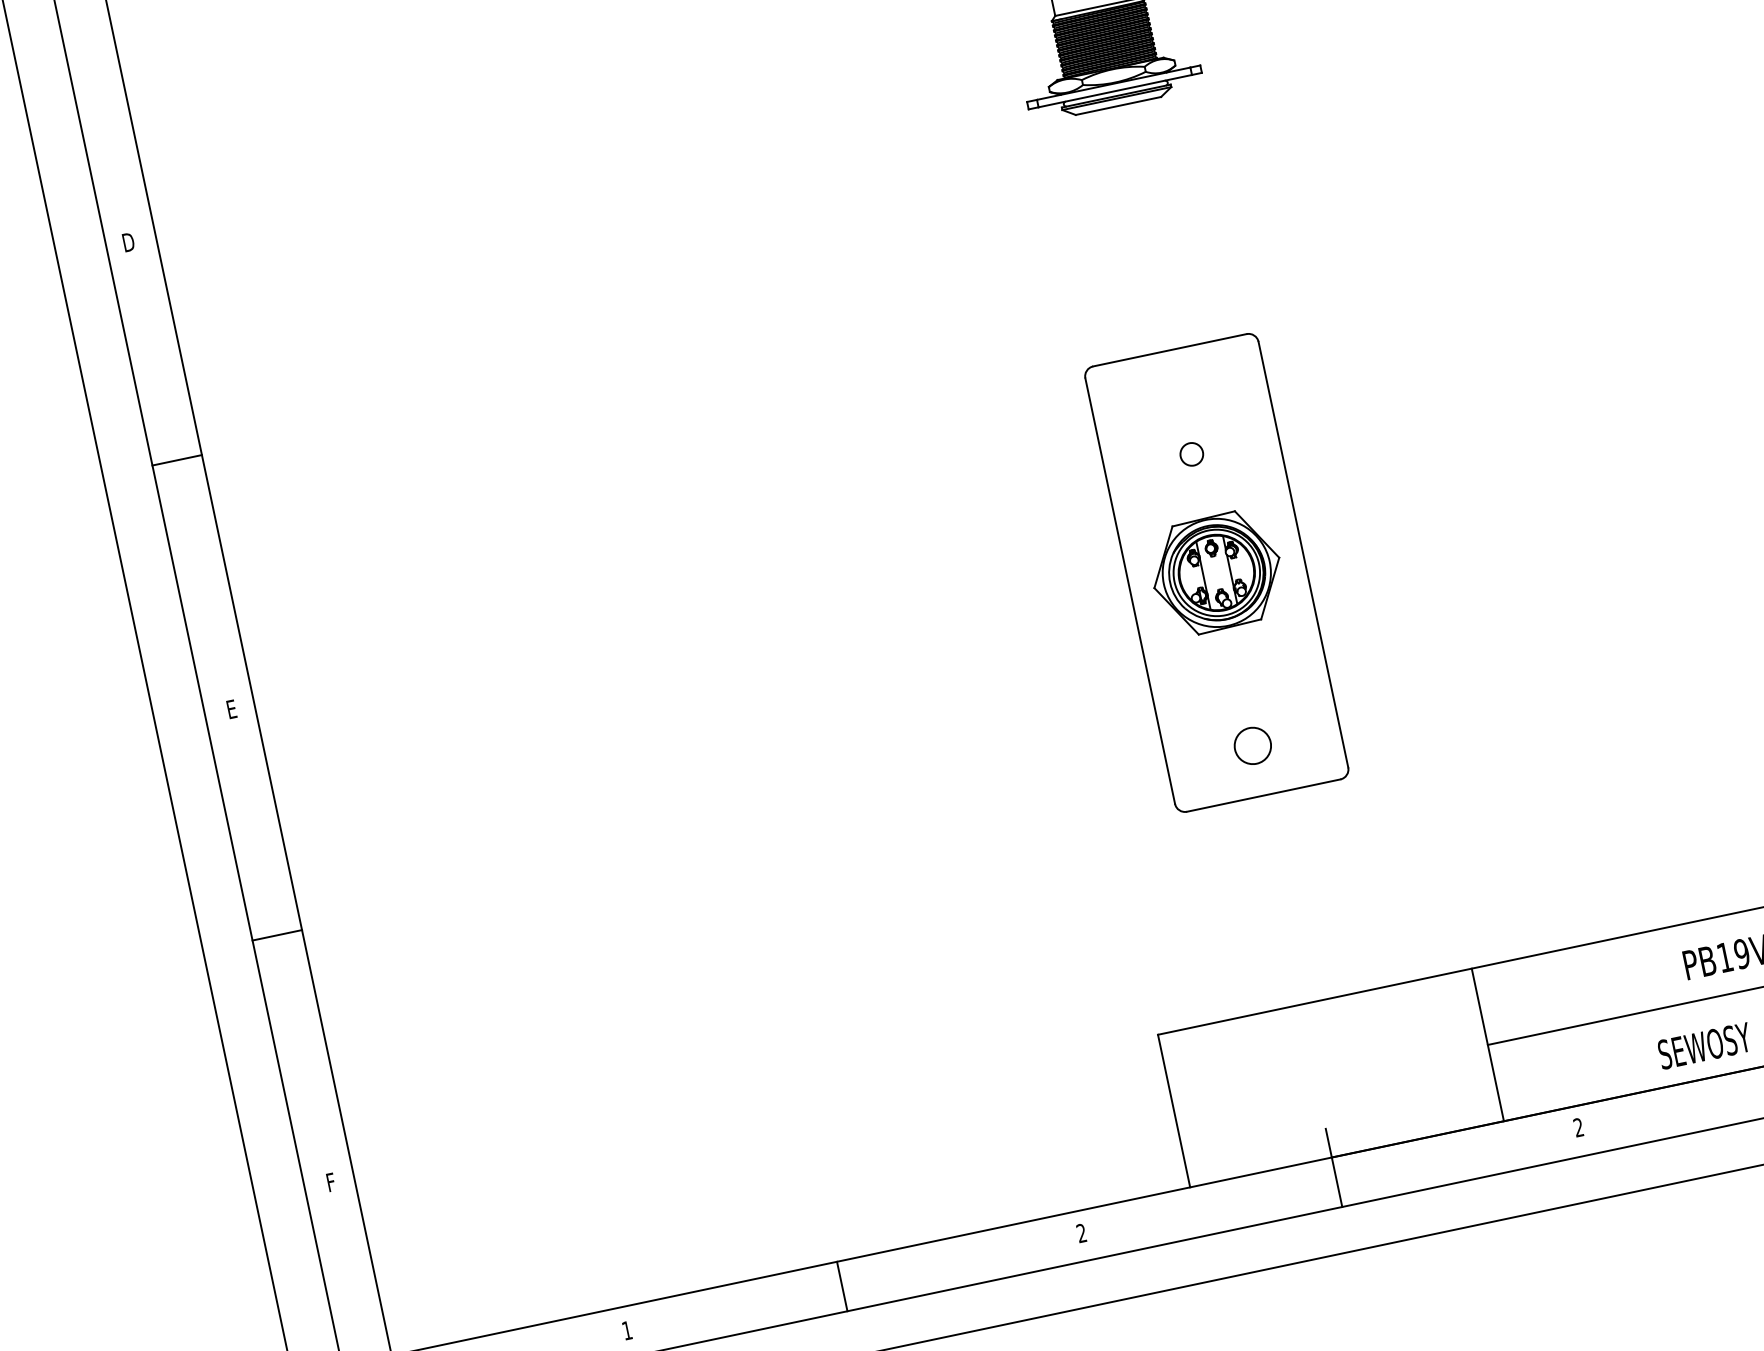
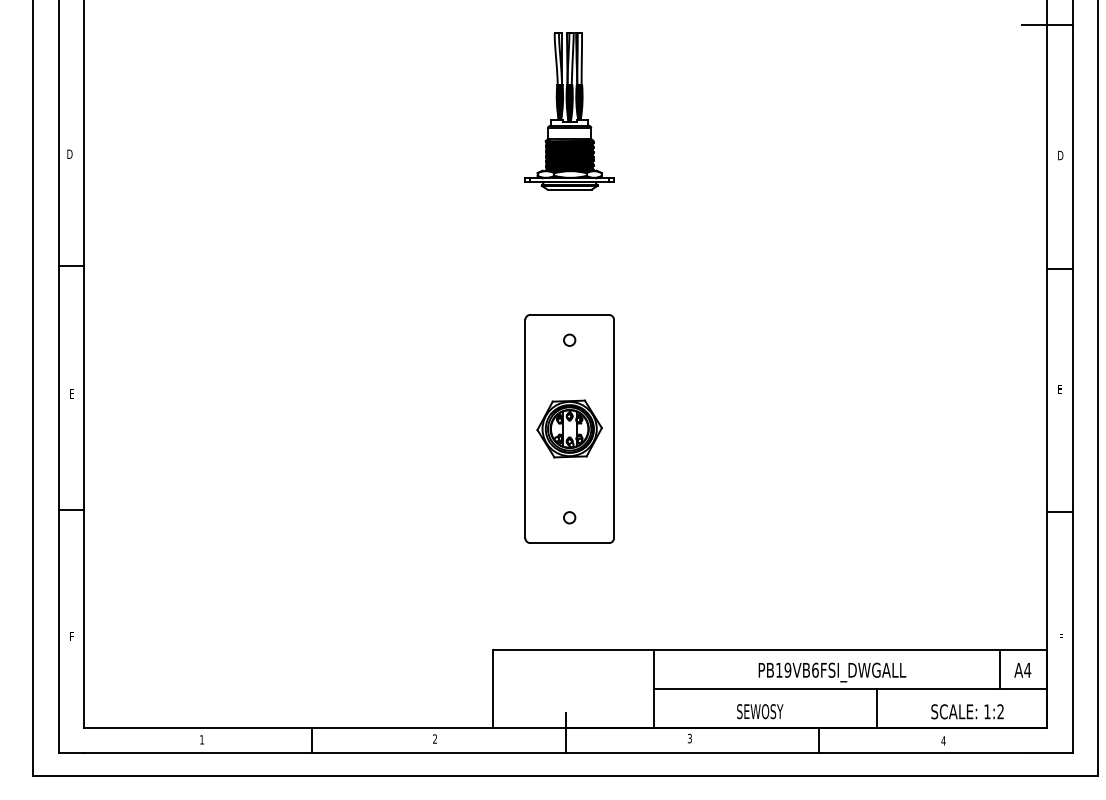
circle: (1191, 452) -> (569, 339), moved
circle: (1252, 745) -> (569, 517), size x0.62
text: (1577, 1127) -> (689, 738), 2 -> 3

